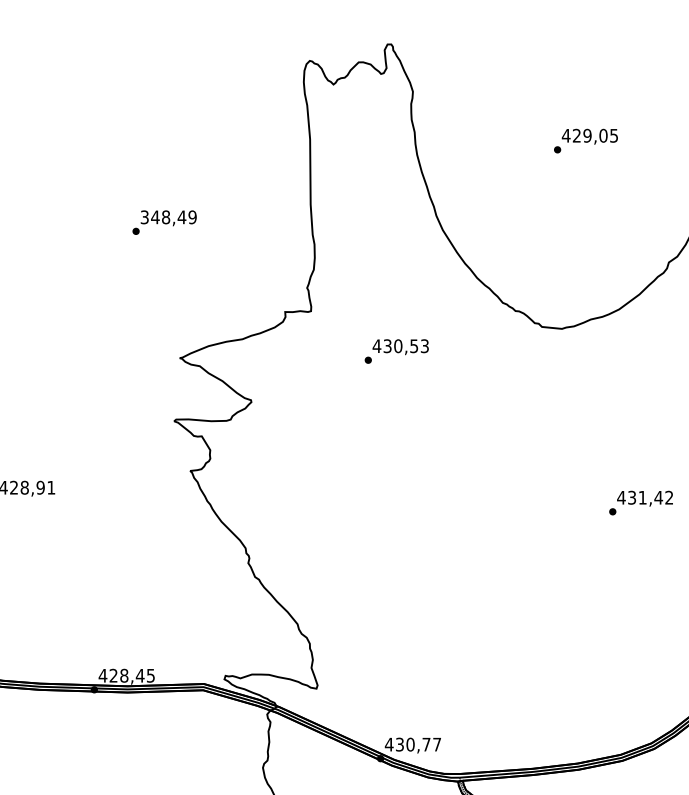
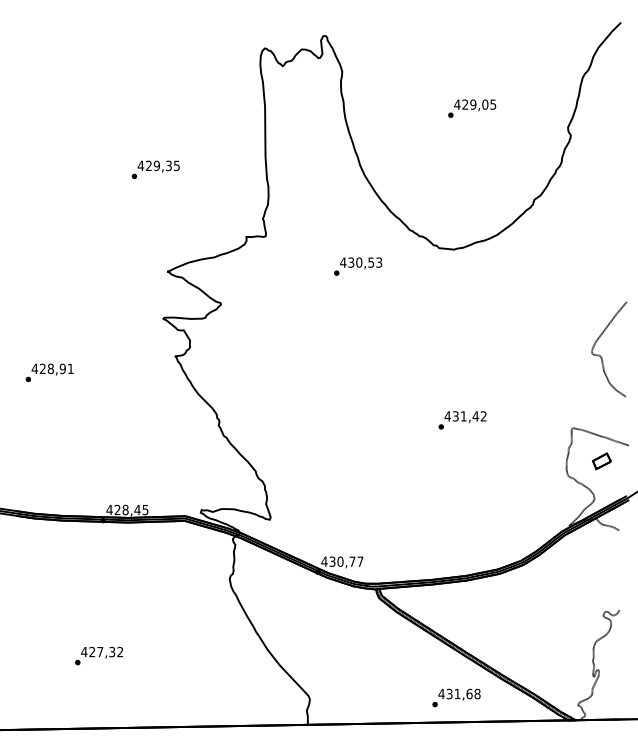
text: (168, 216) -> (158, 165), 348,49 -> 429,35
text: (397, 351) -> (358, 266), moved
text: (641, 503) -> (462, 420), moved

